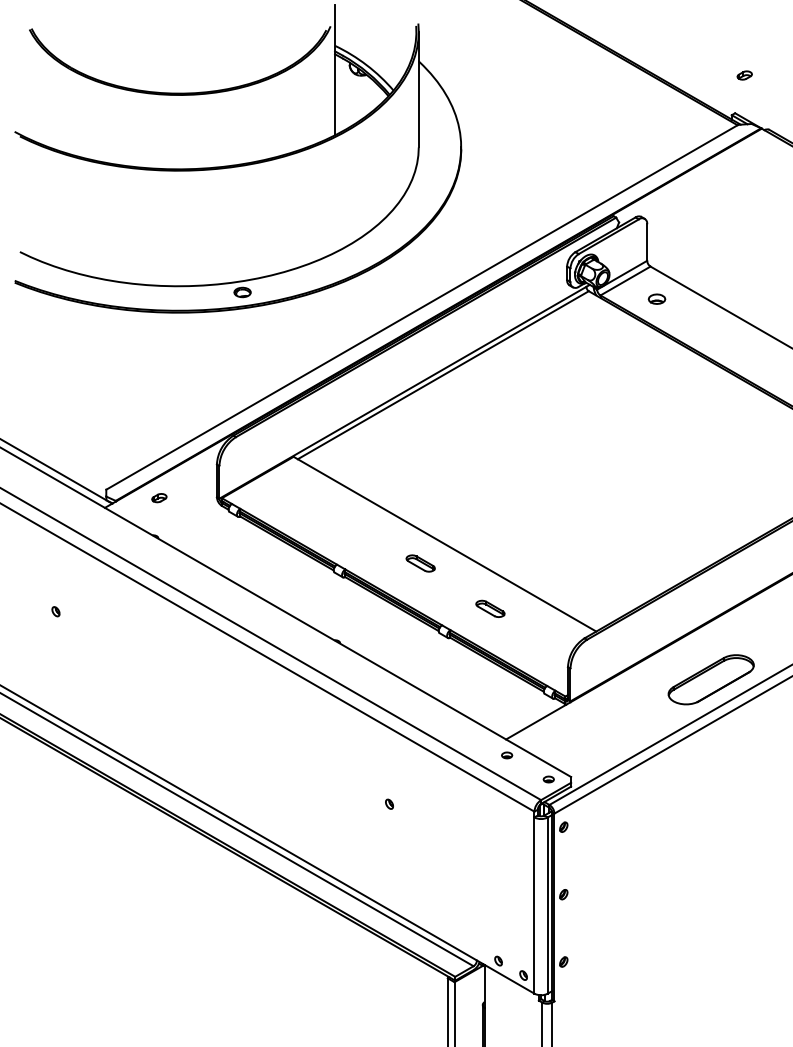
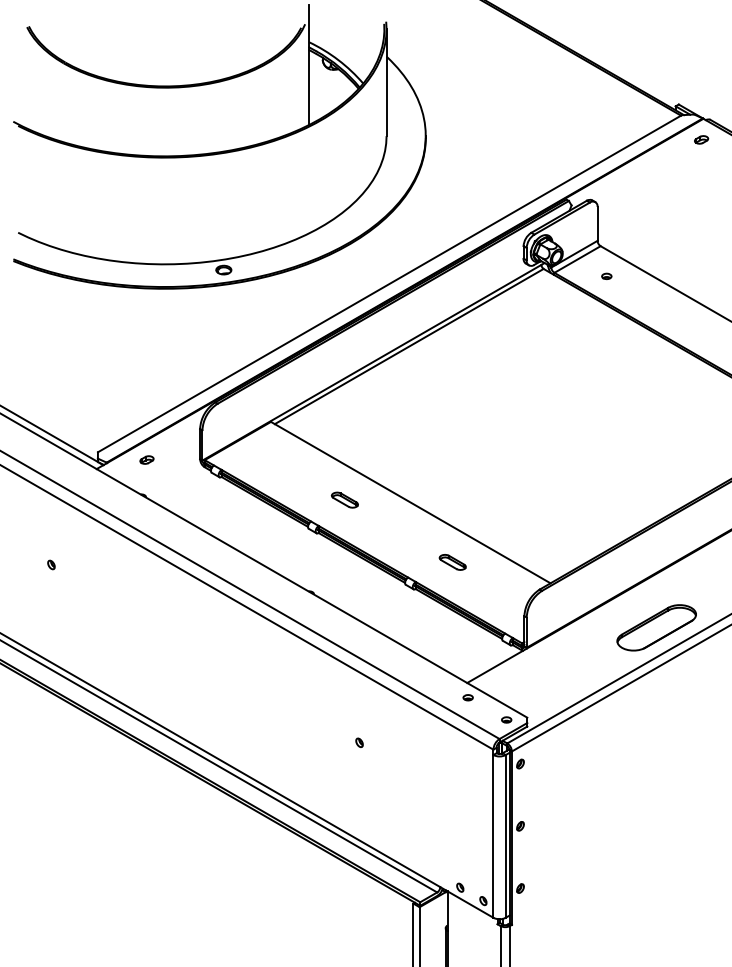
part: (744, 75) -> (701, 139), moved
part: (657, 299) -> (607, 276), size x0.62
part: (420, 563) -> (344, 500), moved

